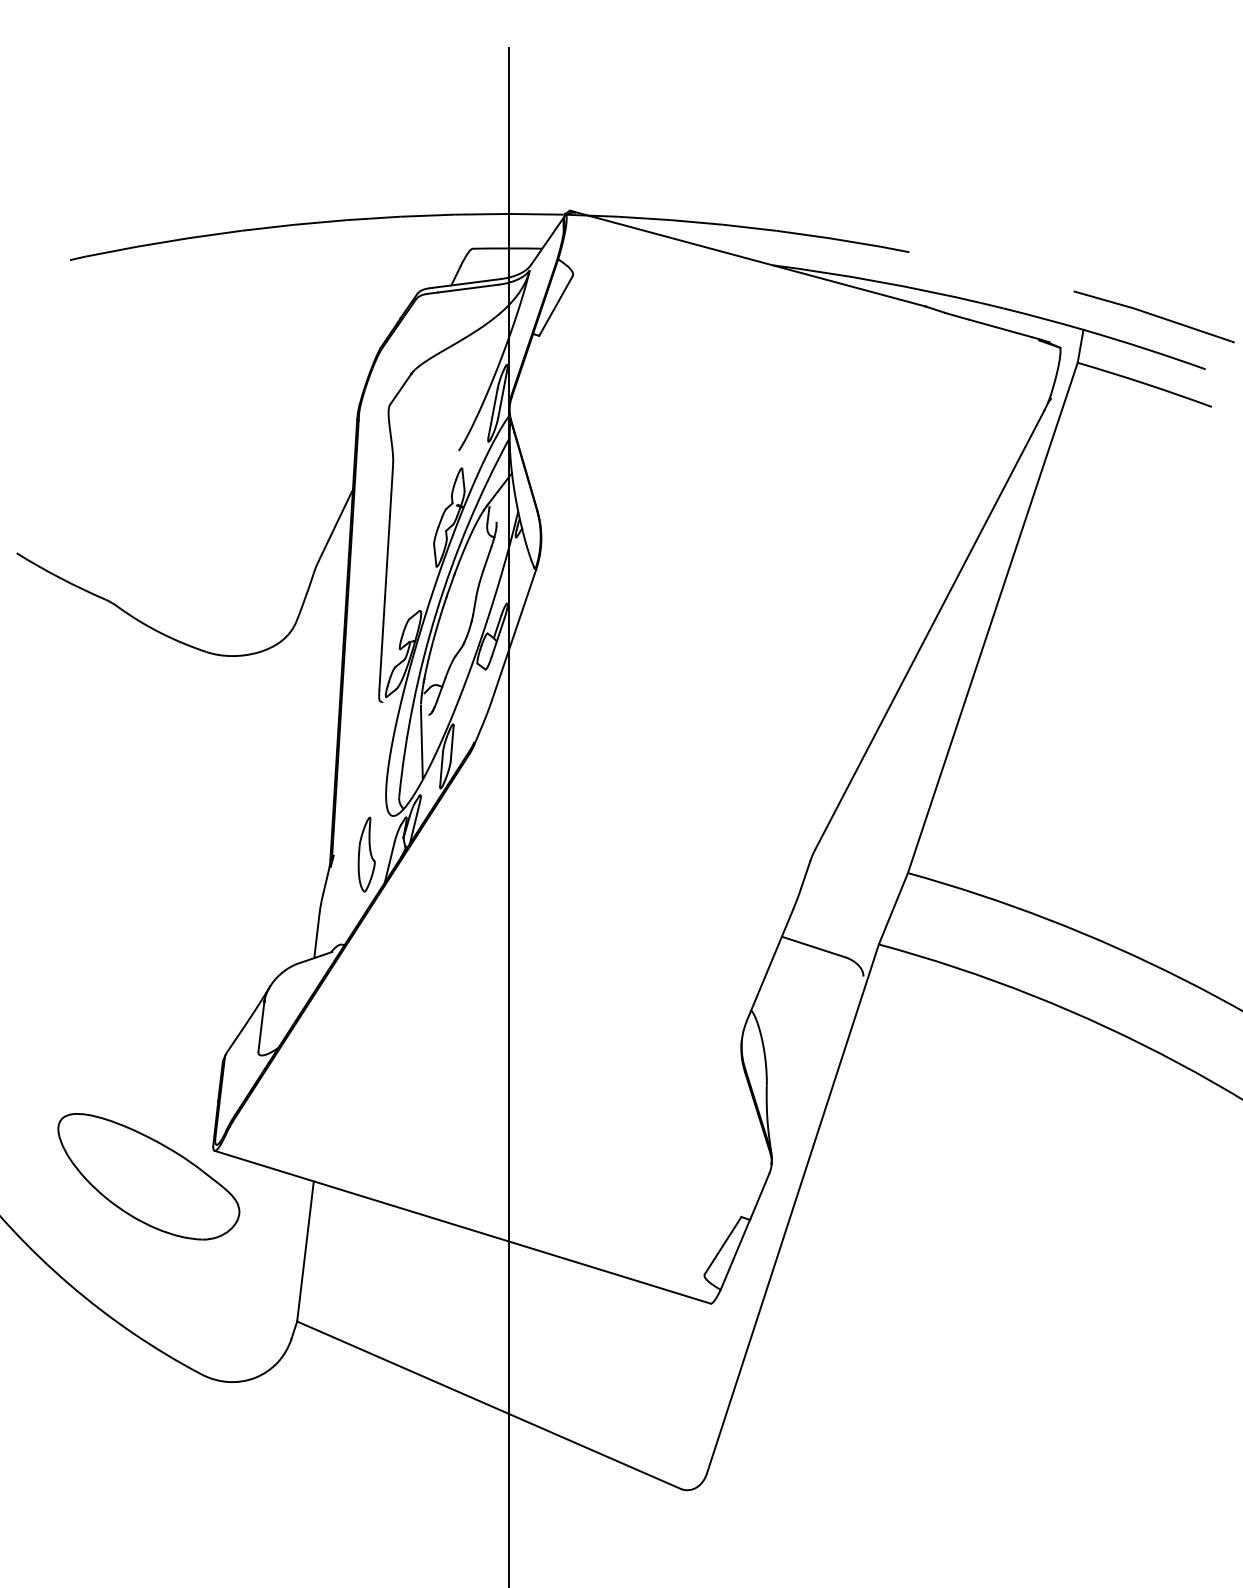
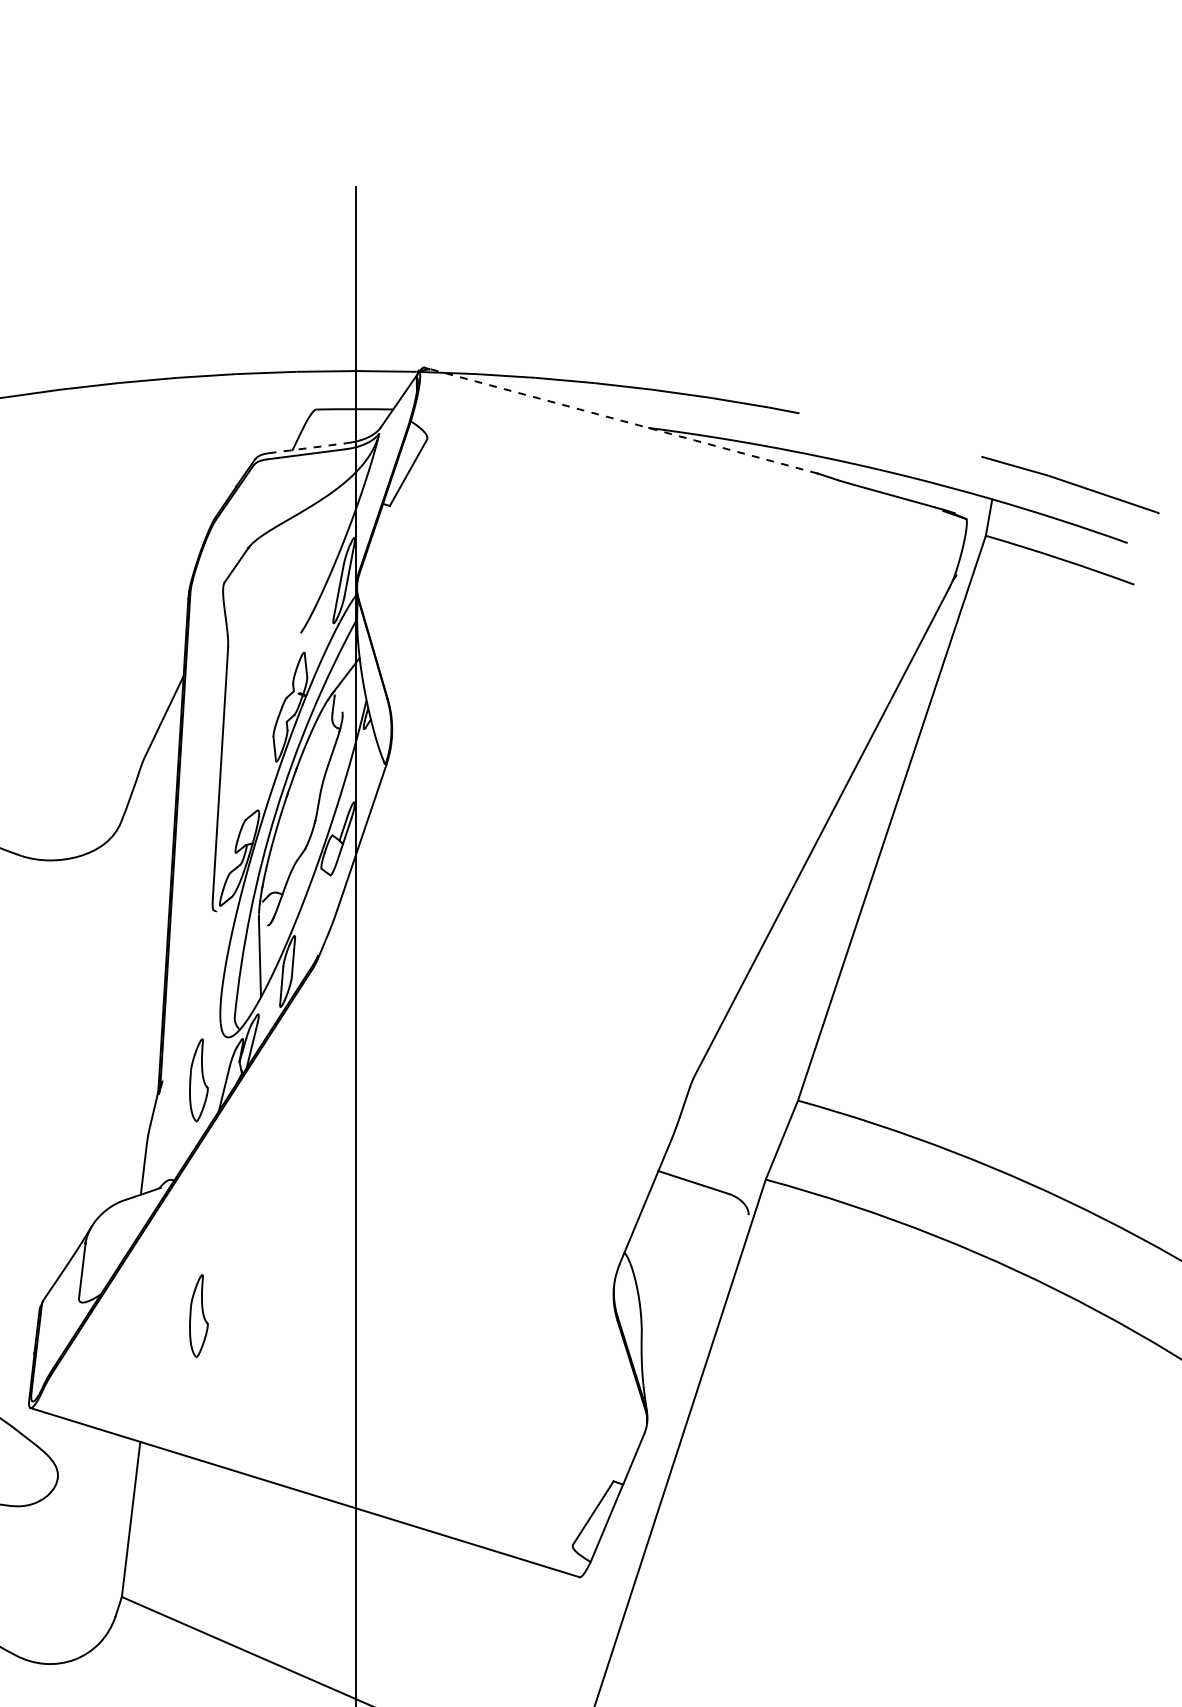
line: (747, 258) -> (620, 420), solid -> dashed
line: (465, 283) -> (308, 448), solid -> dashed
part: (366, 1067) -> (198, 1315), added

